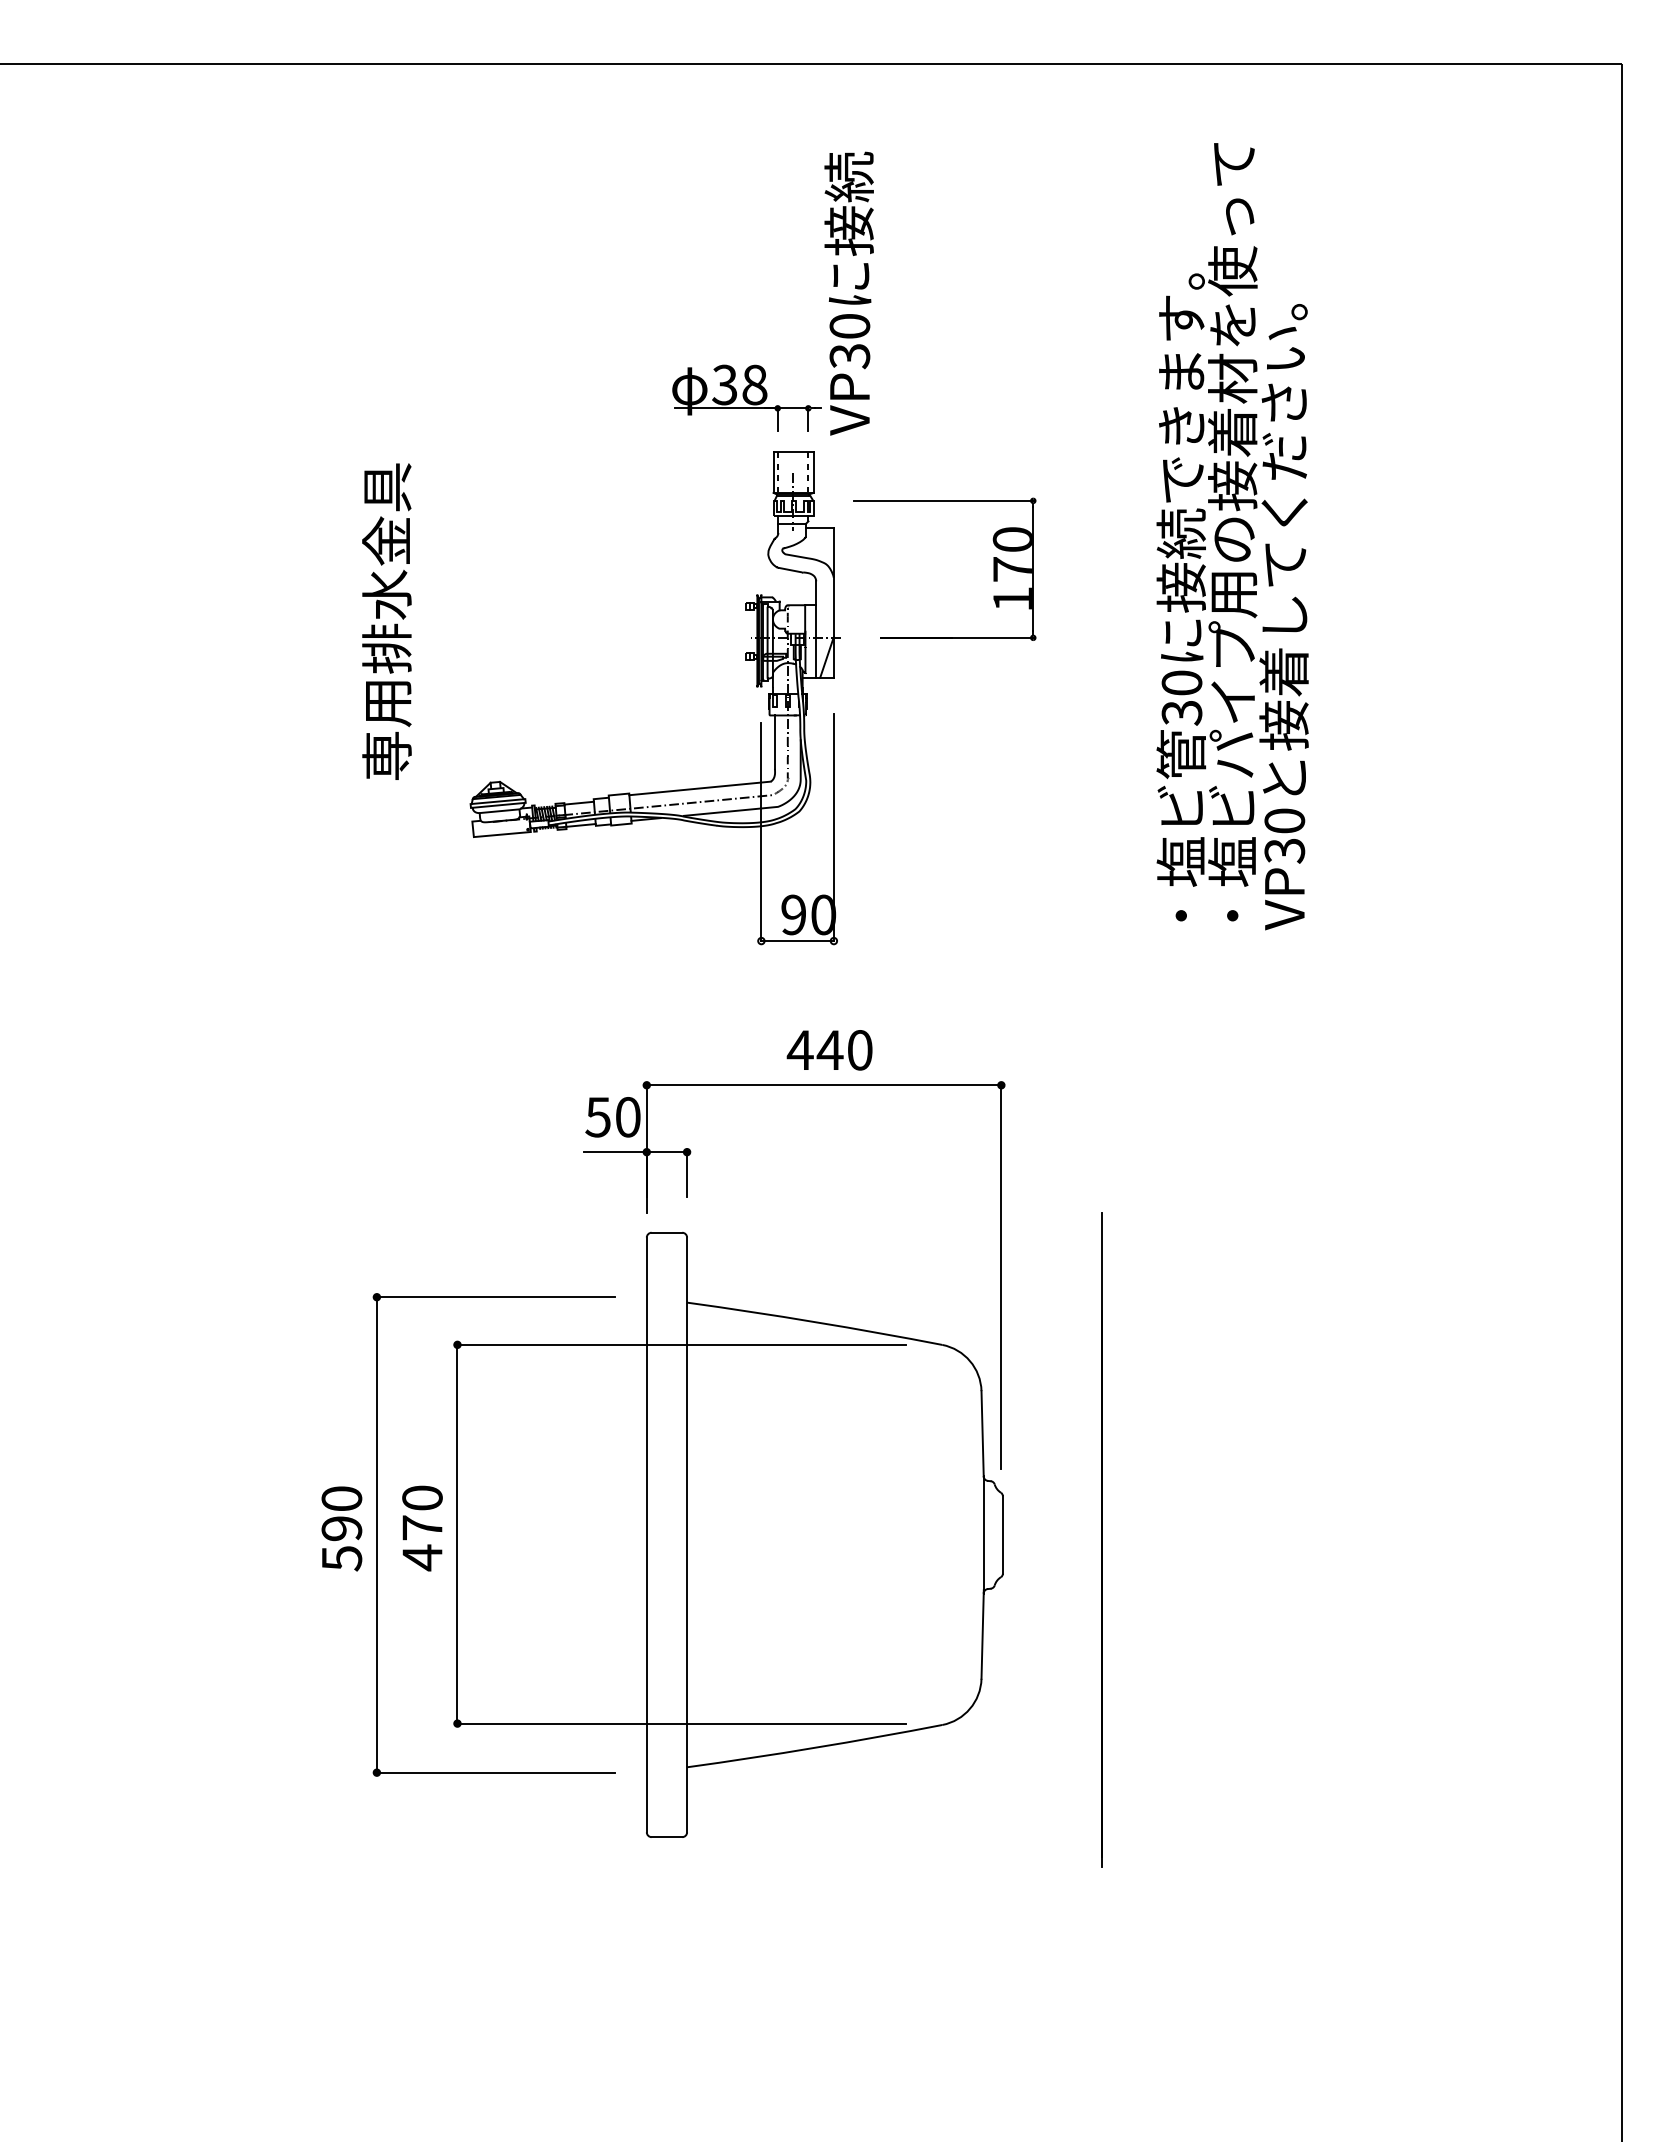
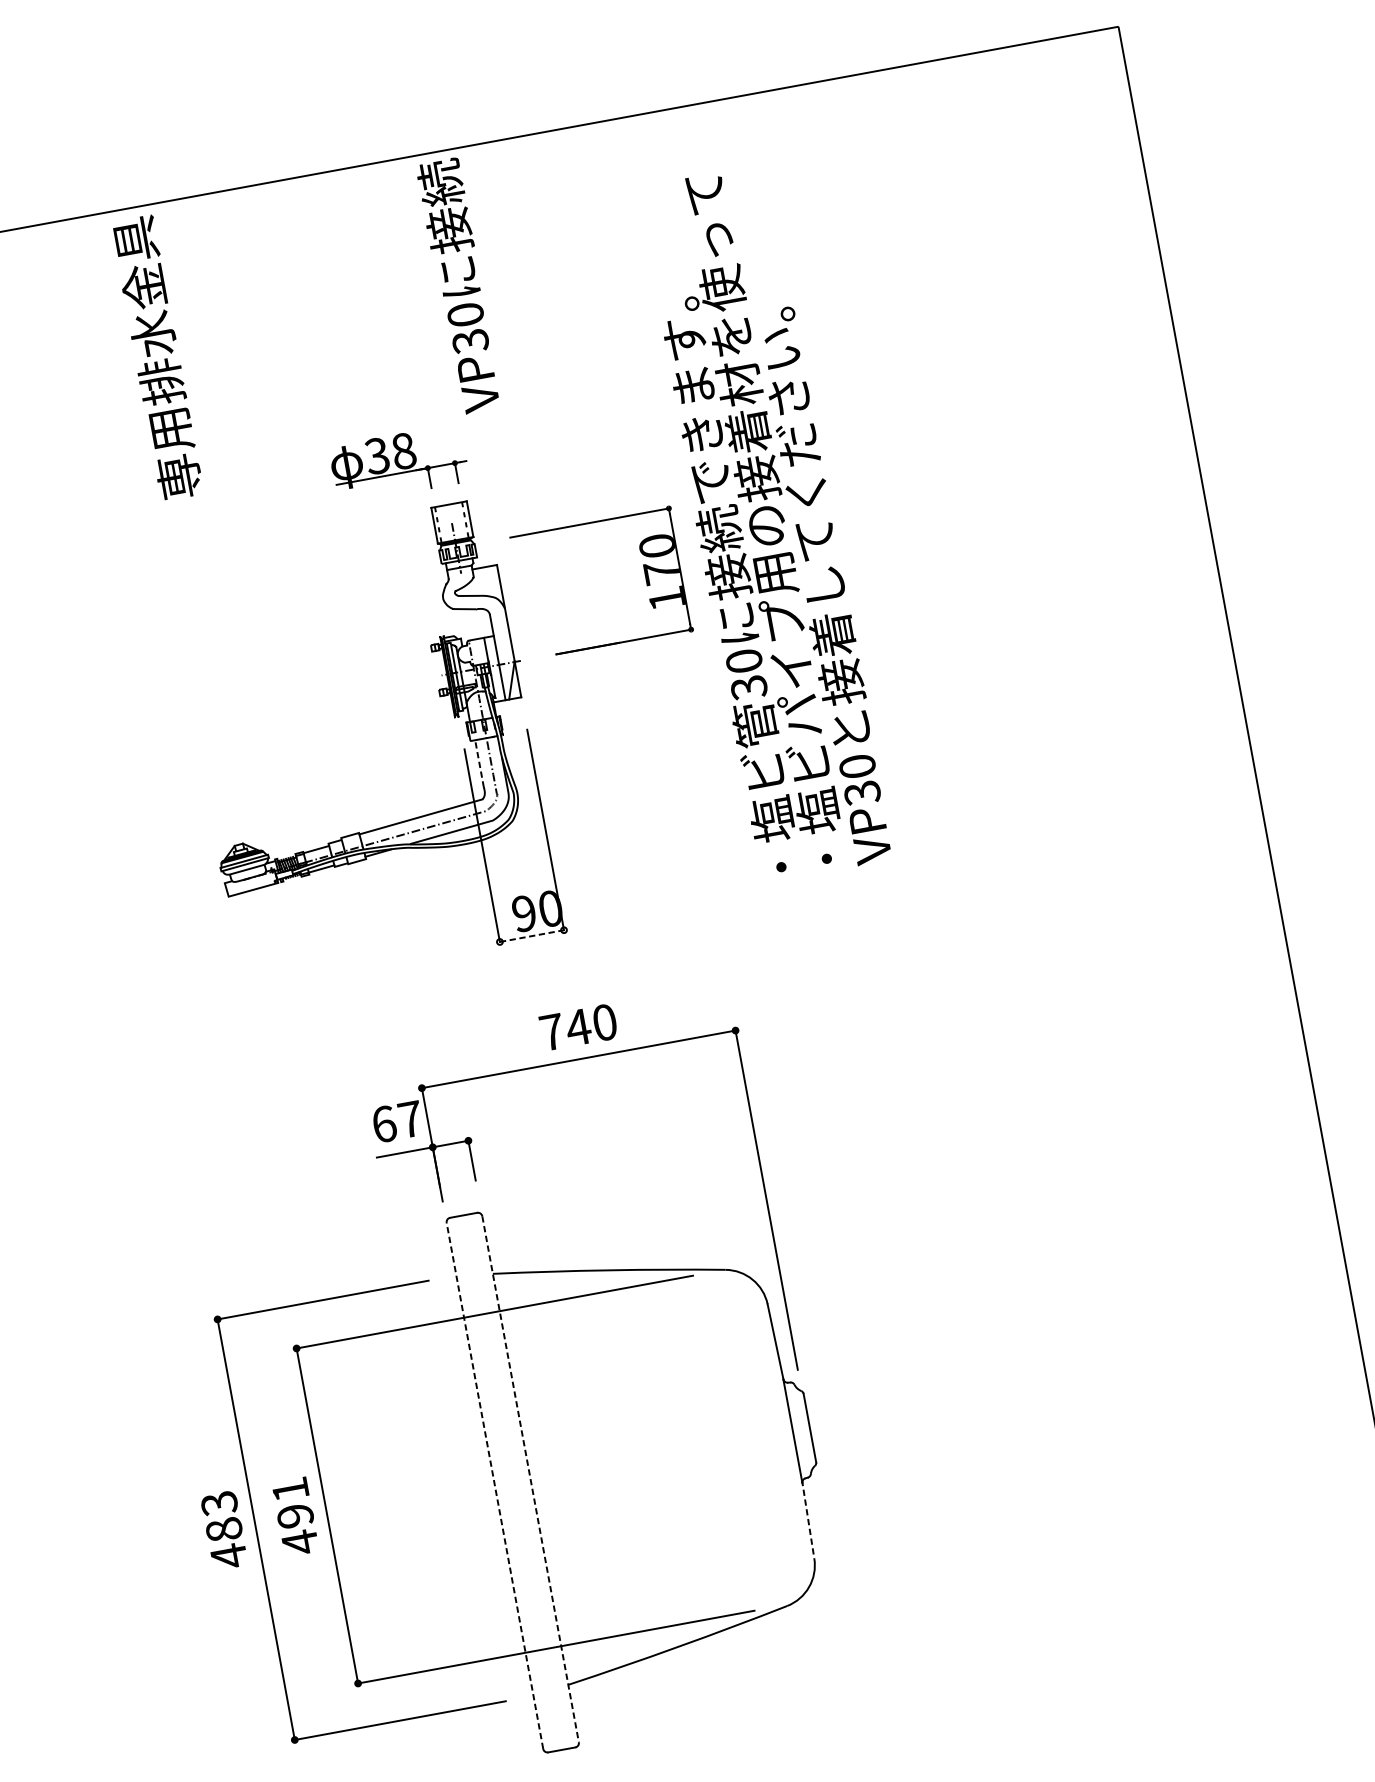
text: (848, 293) -> (459, 286), moved
text: (1232, 536) -> (765, 523), moved
text: (386, 621) -> (156, 357), moved
line: (774, 742) -> (479, 764), solid -> dashed
line: (798, 941) -> (532, 936), solid -> dashed
text: (799, 1049) -> (551, 1031), 440 -> 740
text: (612, 1117) -> (396, 1122), 50 -> 67
text: (422, 1512) -> (292, 1502), 470 -> 491
text: (341, 1529) -> (224, 1530), 590 -> 483
line: (646, 1534) -> (494, 1485), solid -> dashed
line: (687, 1535) -> (531, 1479), solid -> dashed
line: (1101, 1539) -> (897, 1416), removed
line: (982, 1634) -> (808, 1519), solid -> dashed

